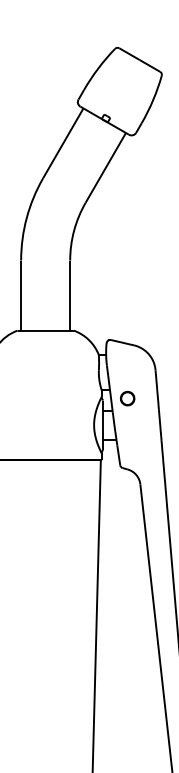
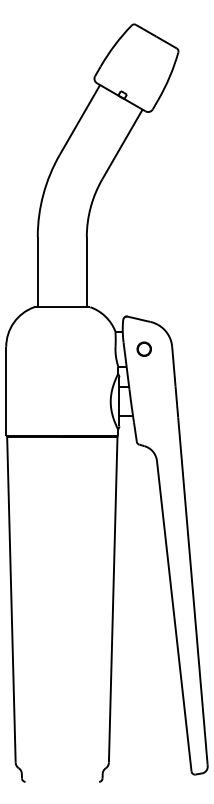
part: (126, 397) -> (143, 348), moved

